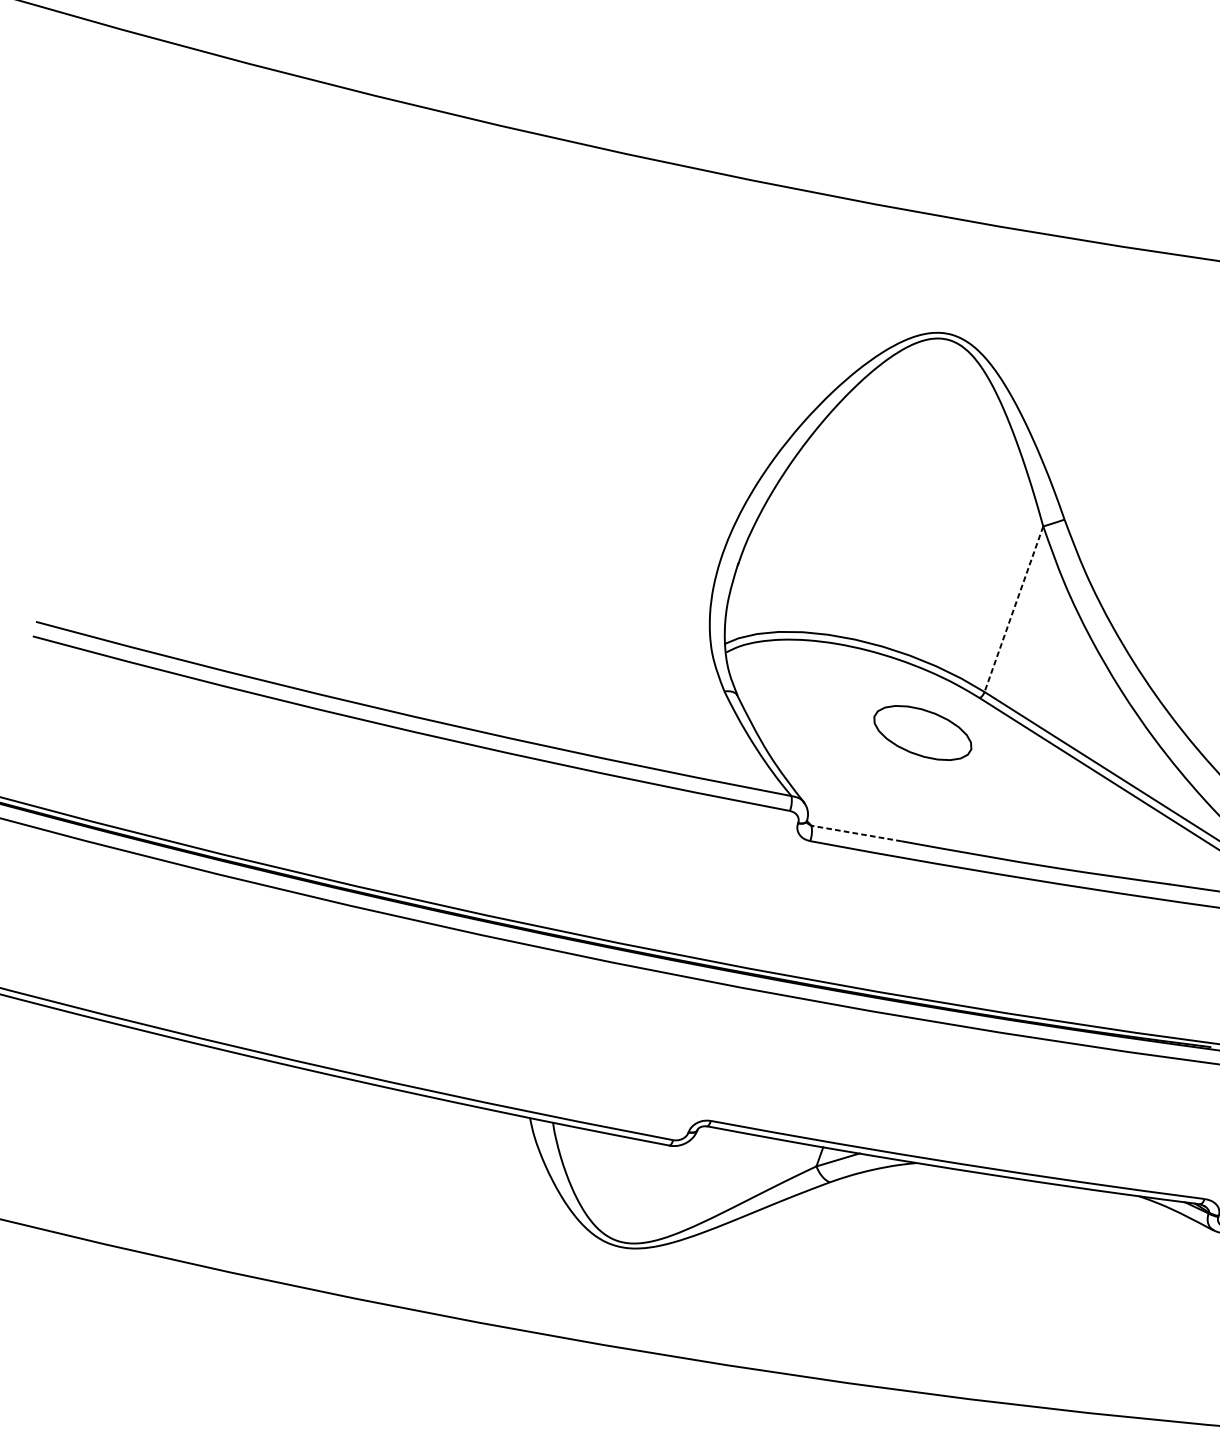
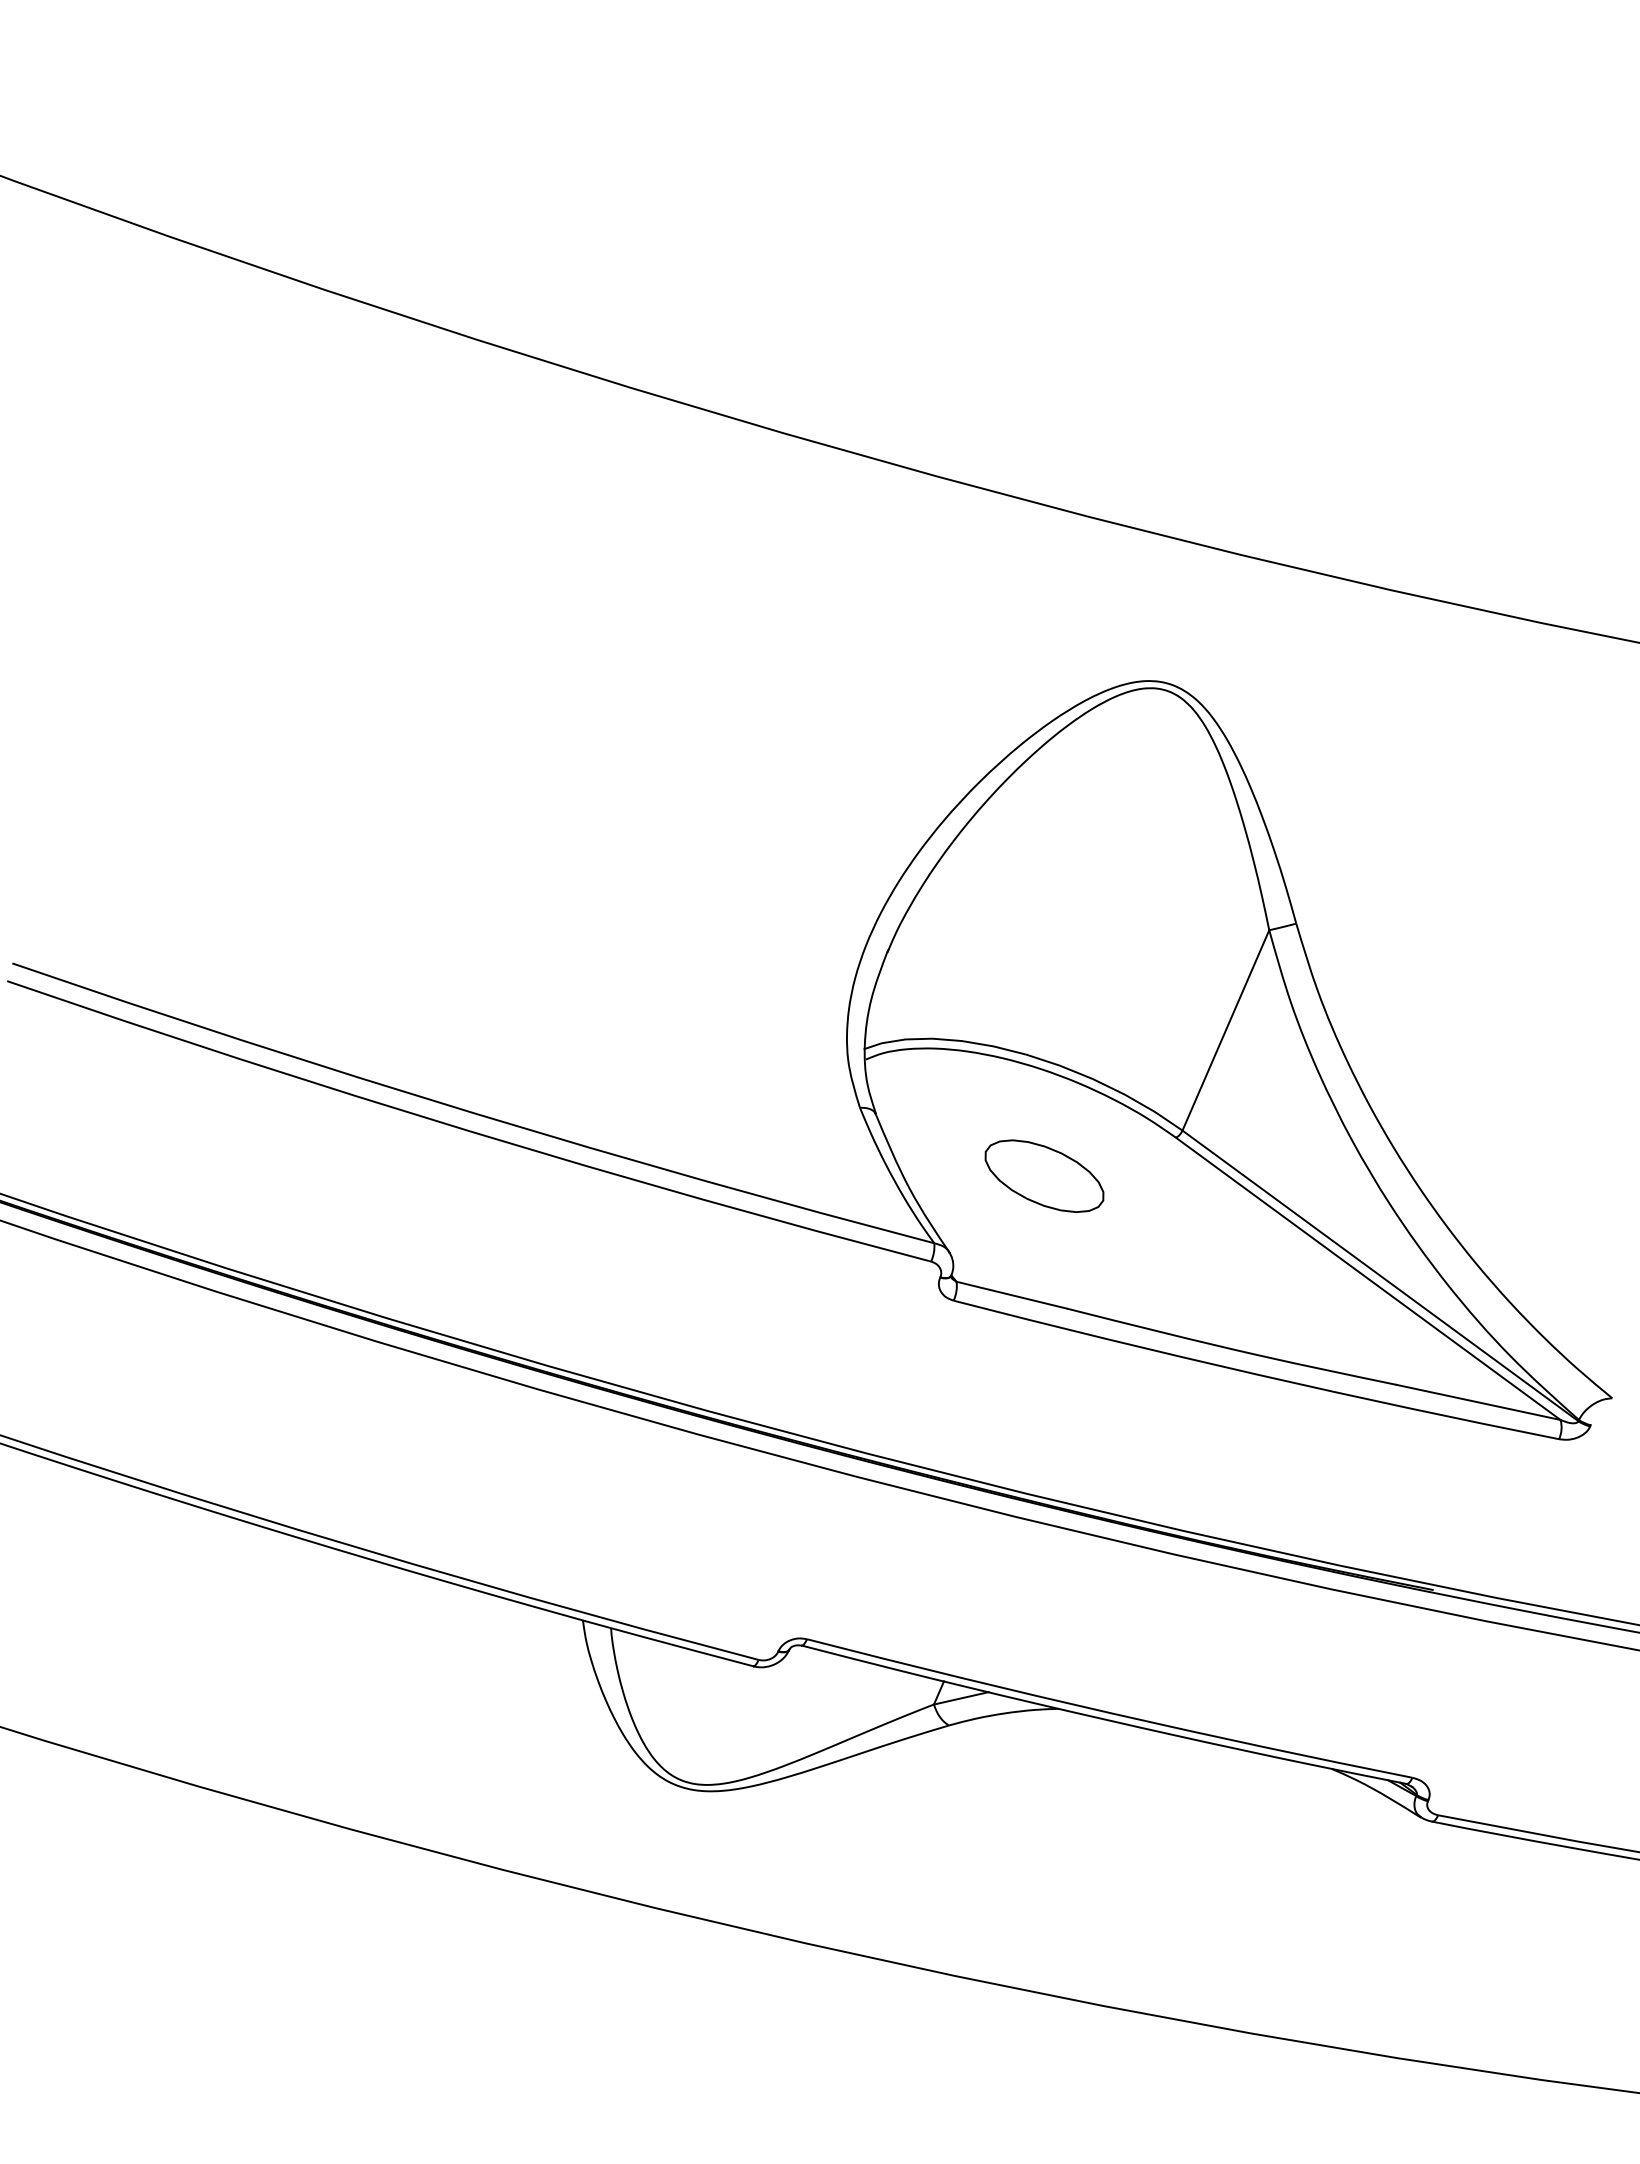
line: (1013, 609) -> (1225, 1030), dashed -> solid
part: (922, 732) -> (1044, 1175), moved
line: (856, 833) -> (1011, 1295), dashed -> solid

